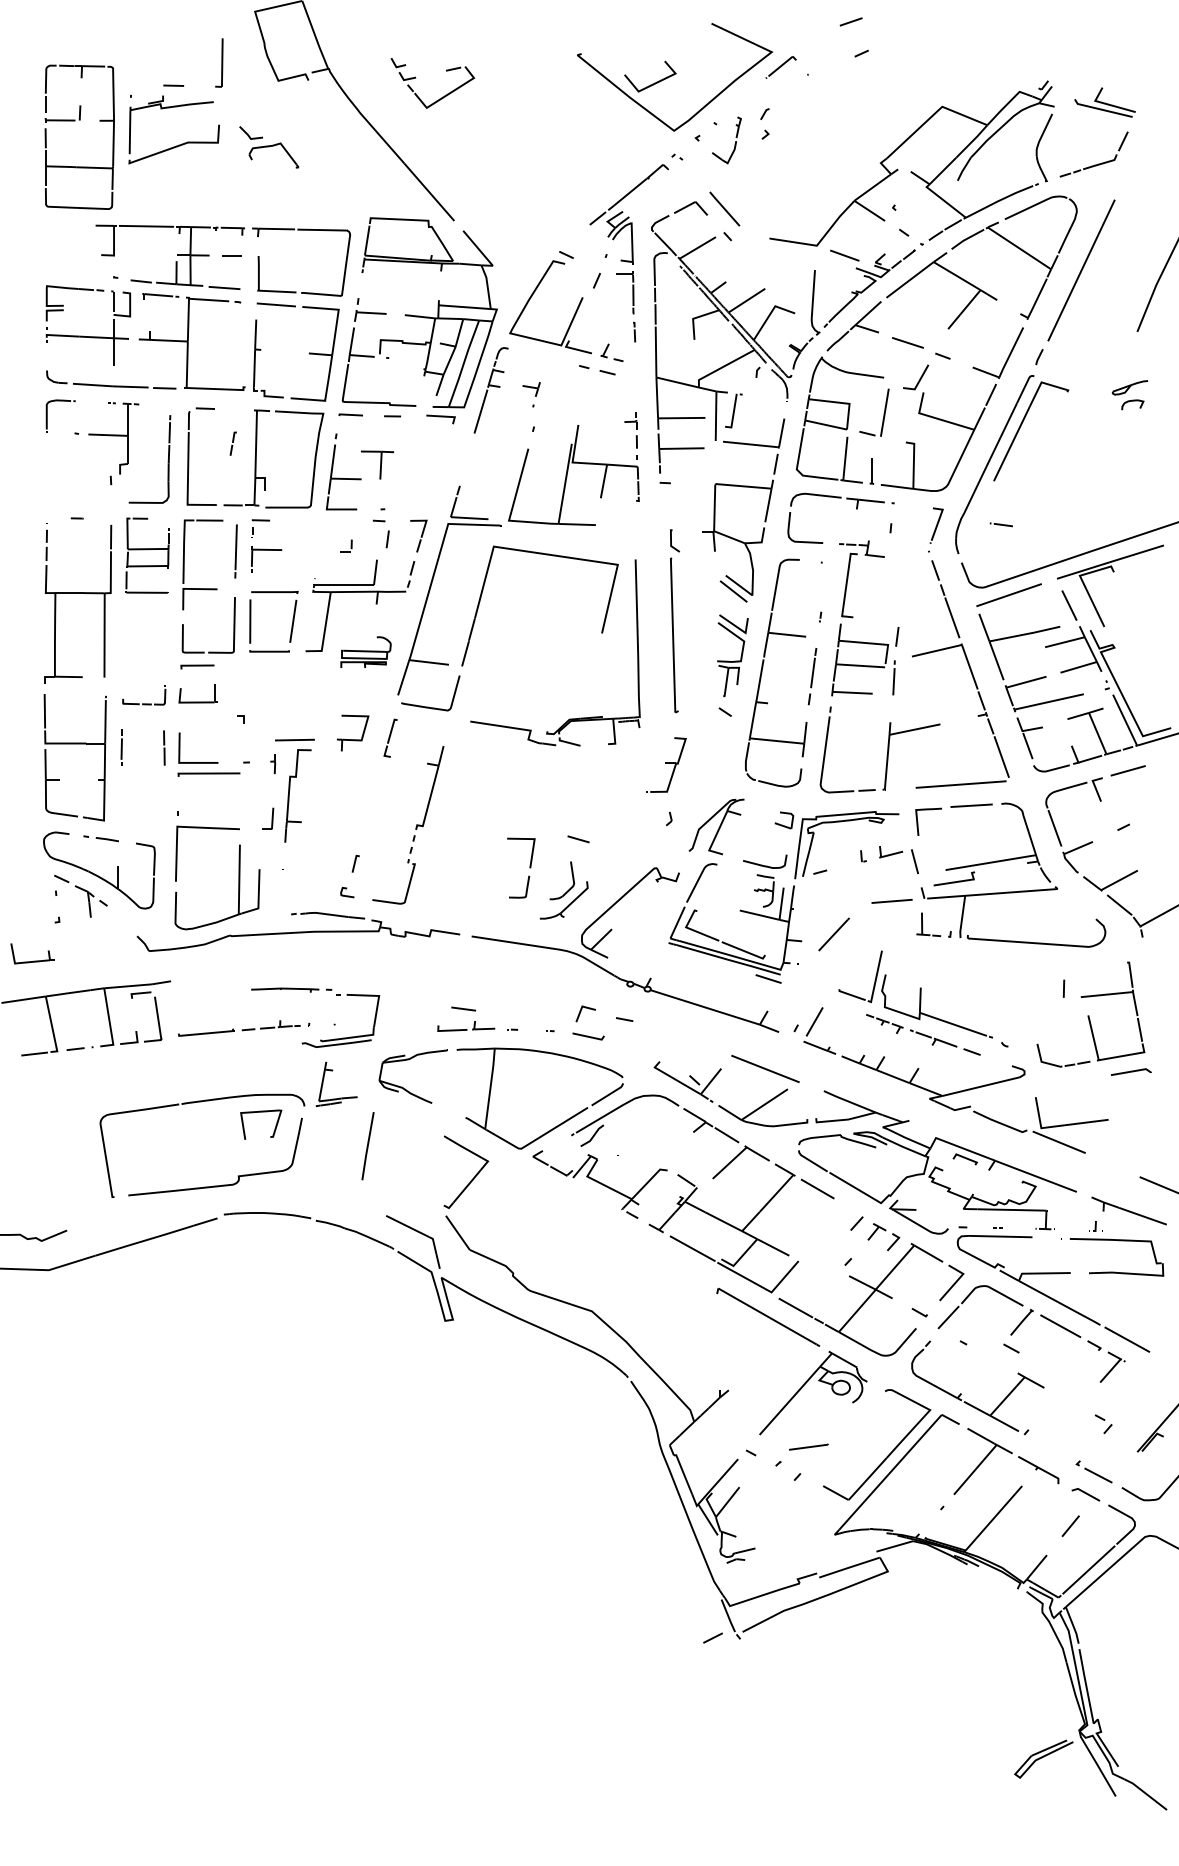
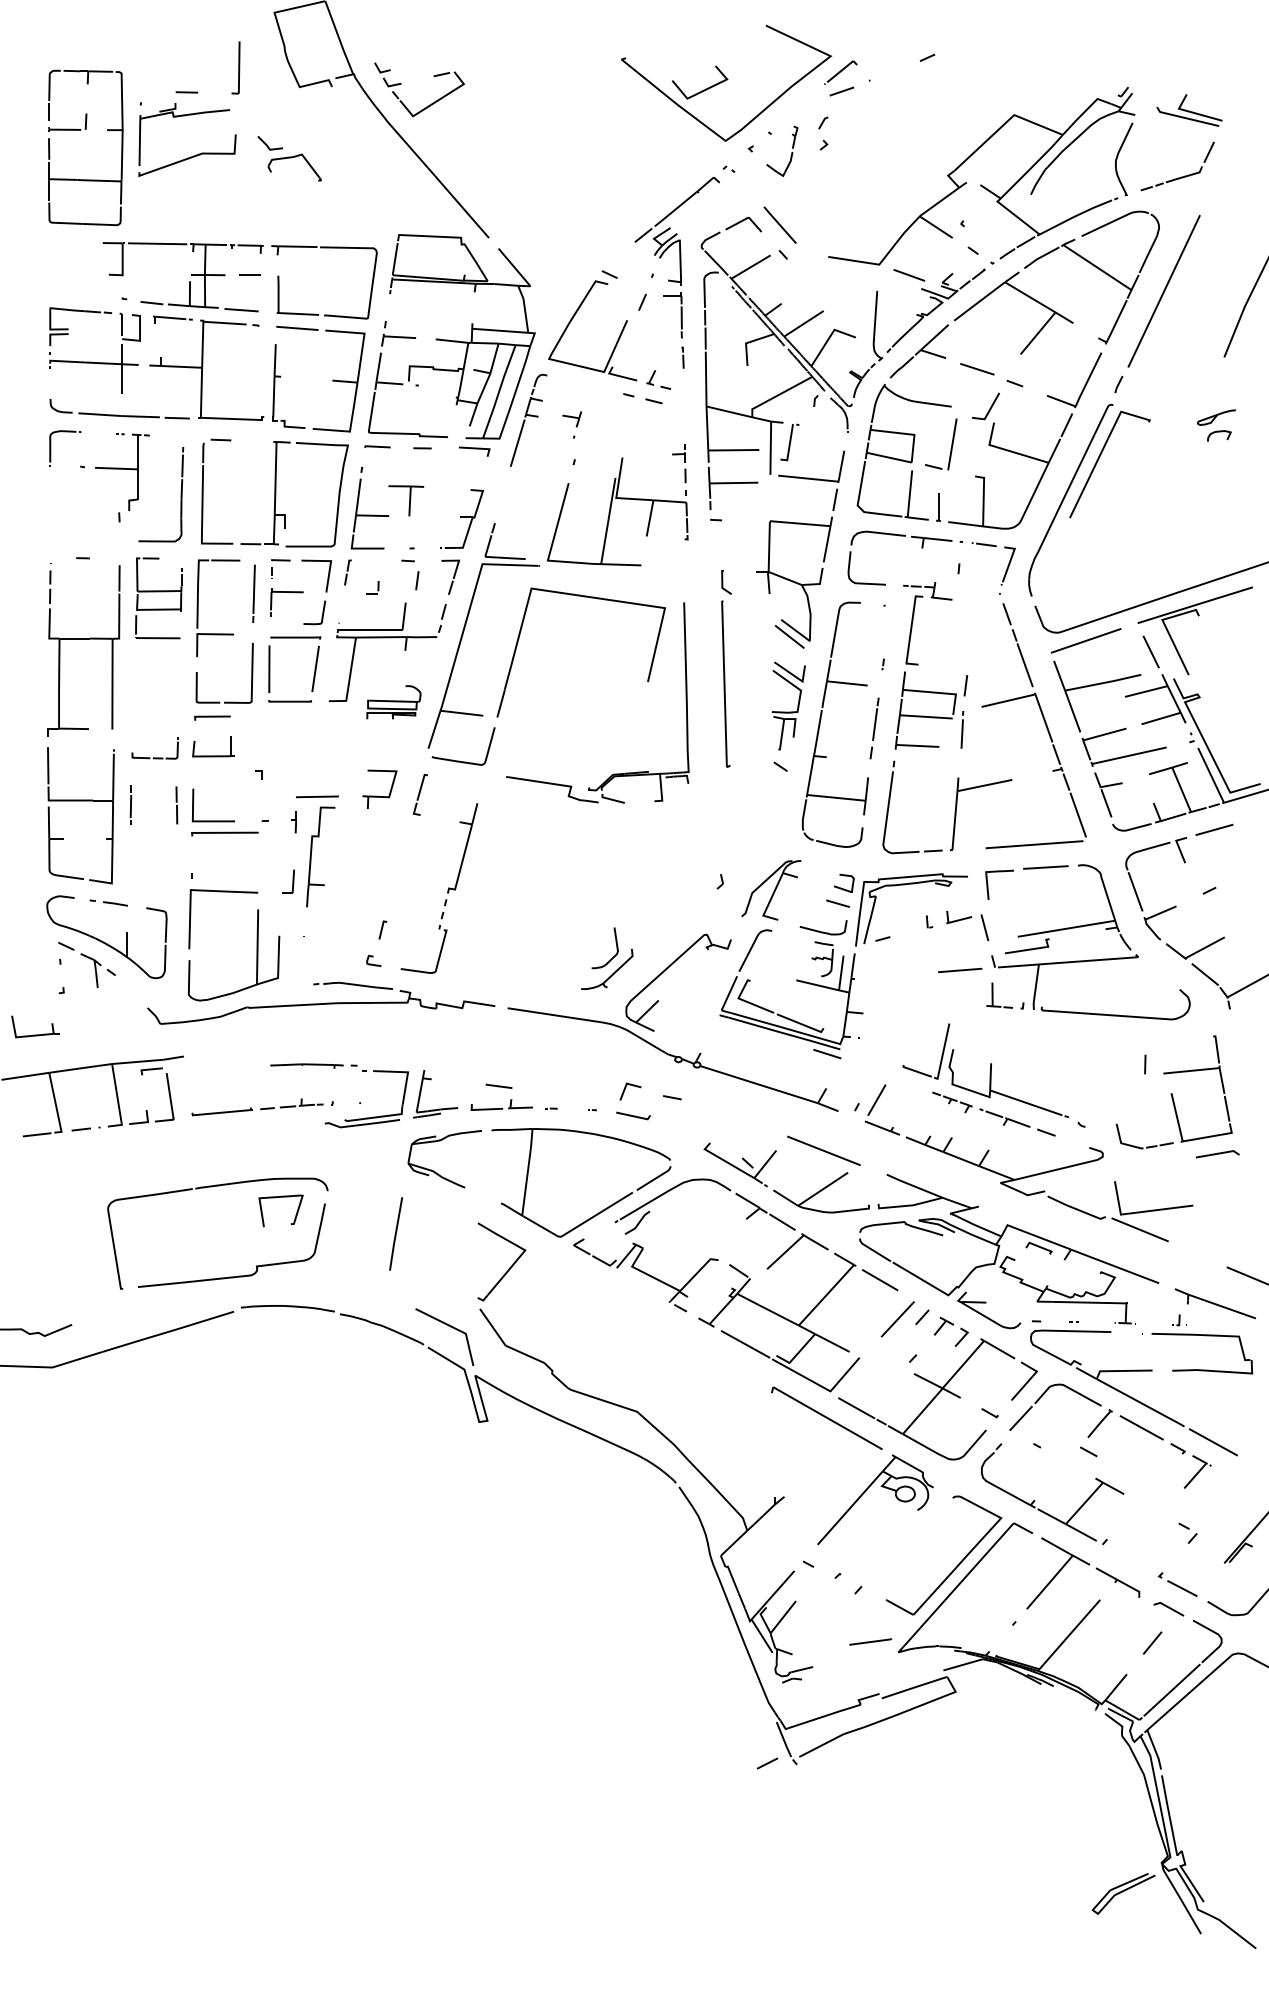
line: (850, 21) -> (841, 91), moved
part: (442, 96) -> (429, 104), moved
line: (232, 442) -> (347, 571), moved
line: (1000, 524) -> (983, 544), moved
part: (666, 764) -> (462, 518), moved
line: (578, 839) -> (837, 903), moved
part: (529, 867) -> (325, 591), moved
line: (833, 934) -> (897, 1319), moved
part: (323, 1084) -> (421, 1094), moved
line: (808, 1446) -> (870, 1641), moved

